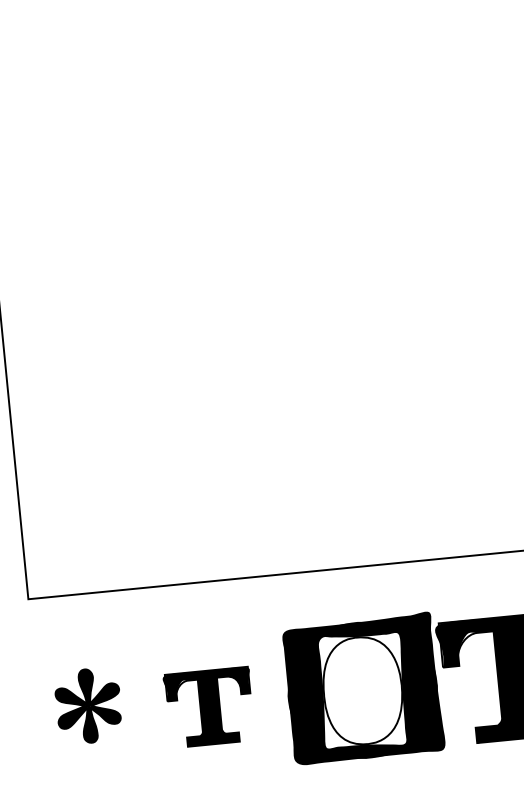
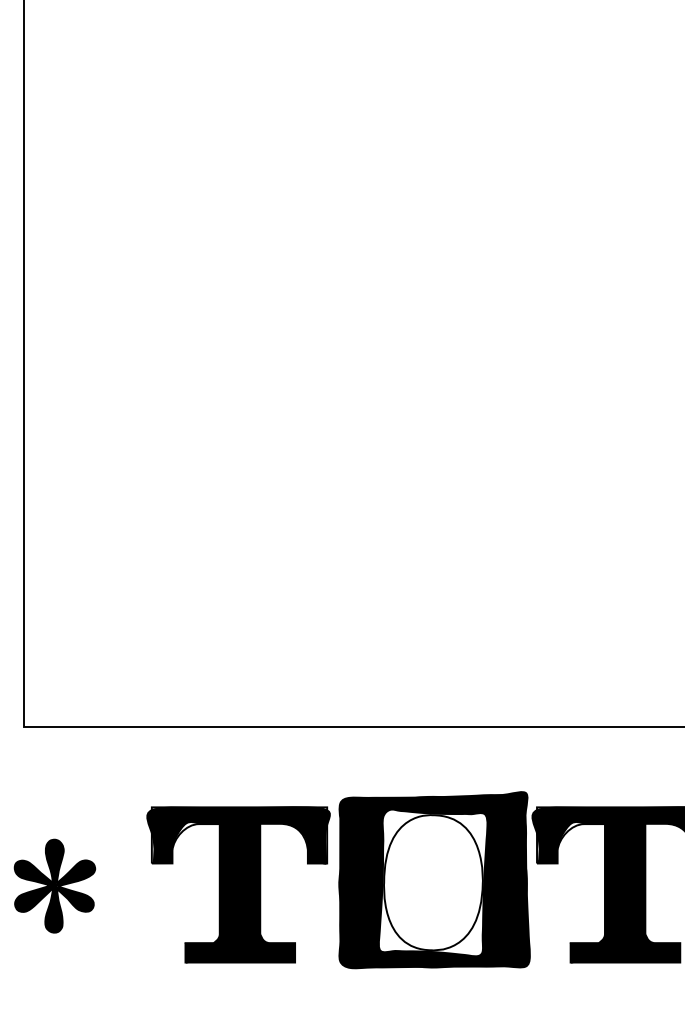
part: (88, 705) -> (54, 885), moved
part: (209, 707) -> (238, 884), size x1.67

